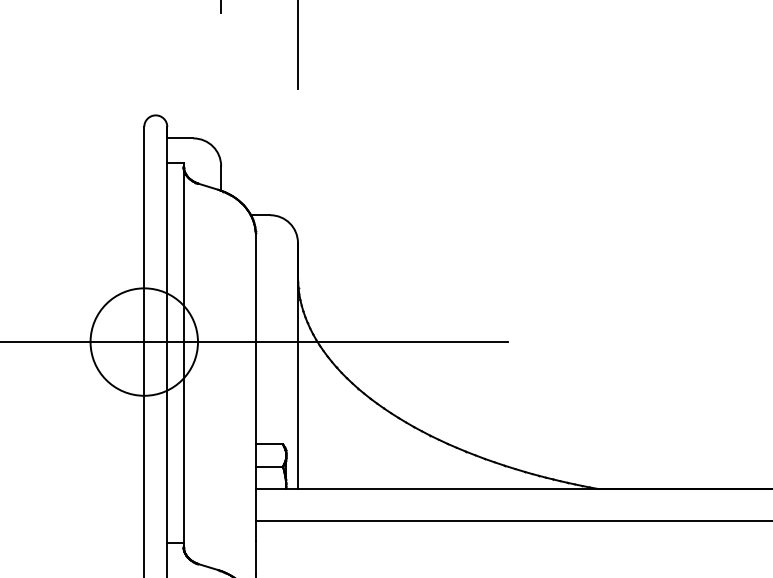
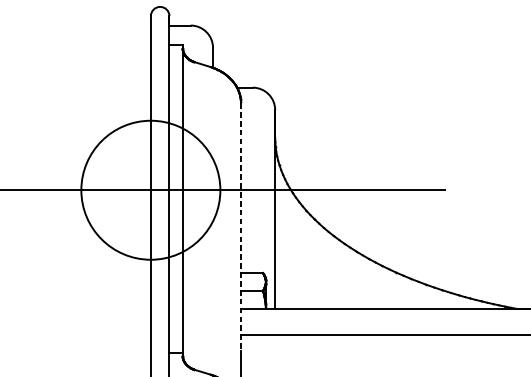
circle: (144, 341) -> (151, 189), size x1.6
line: (255, 388) -> (240, 227), solid -> dashed

